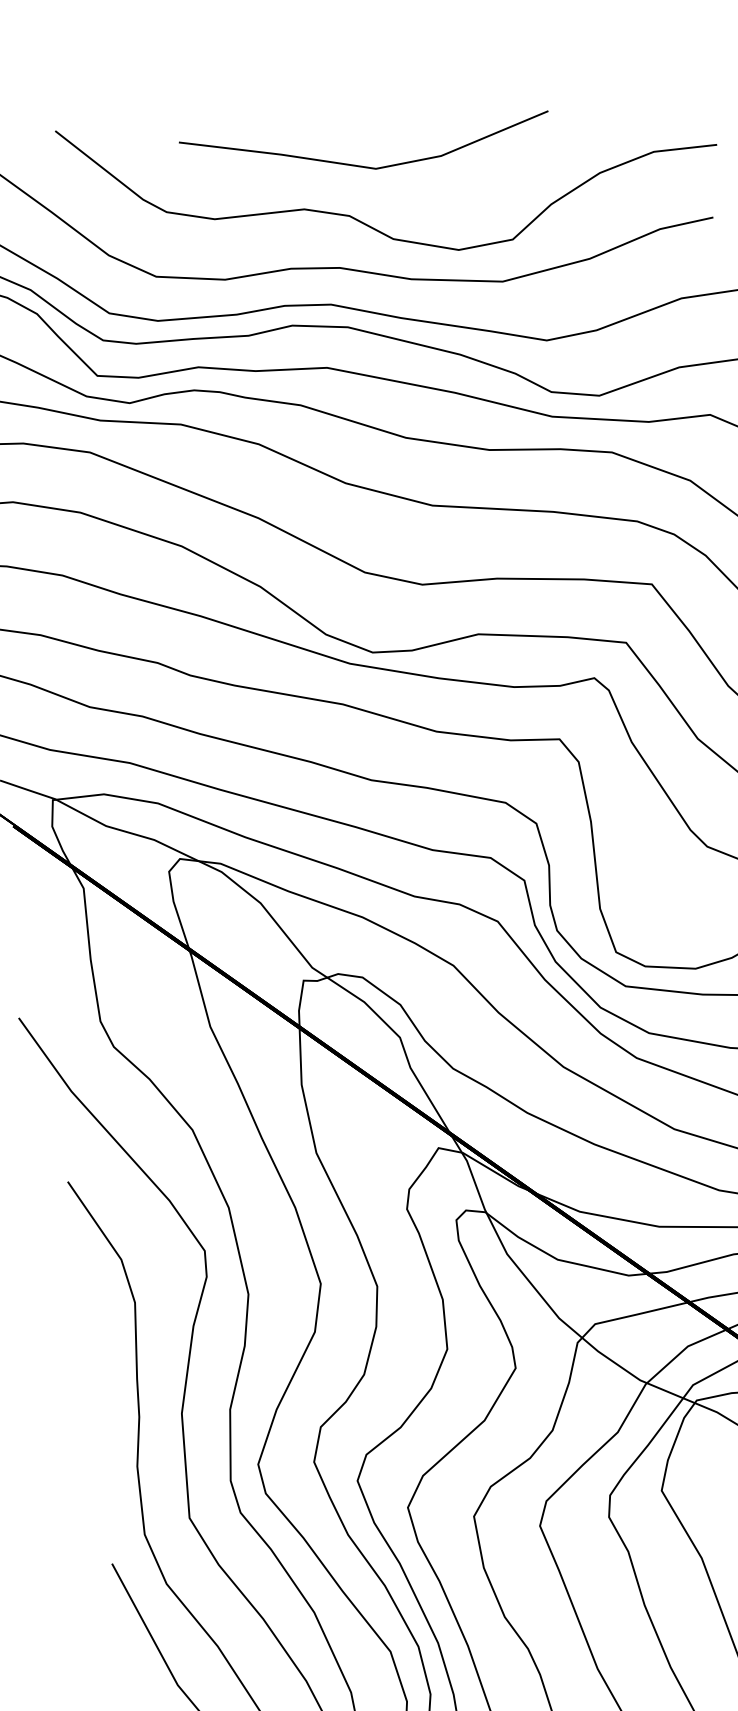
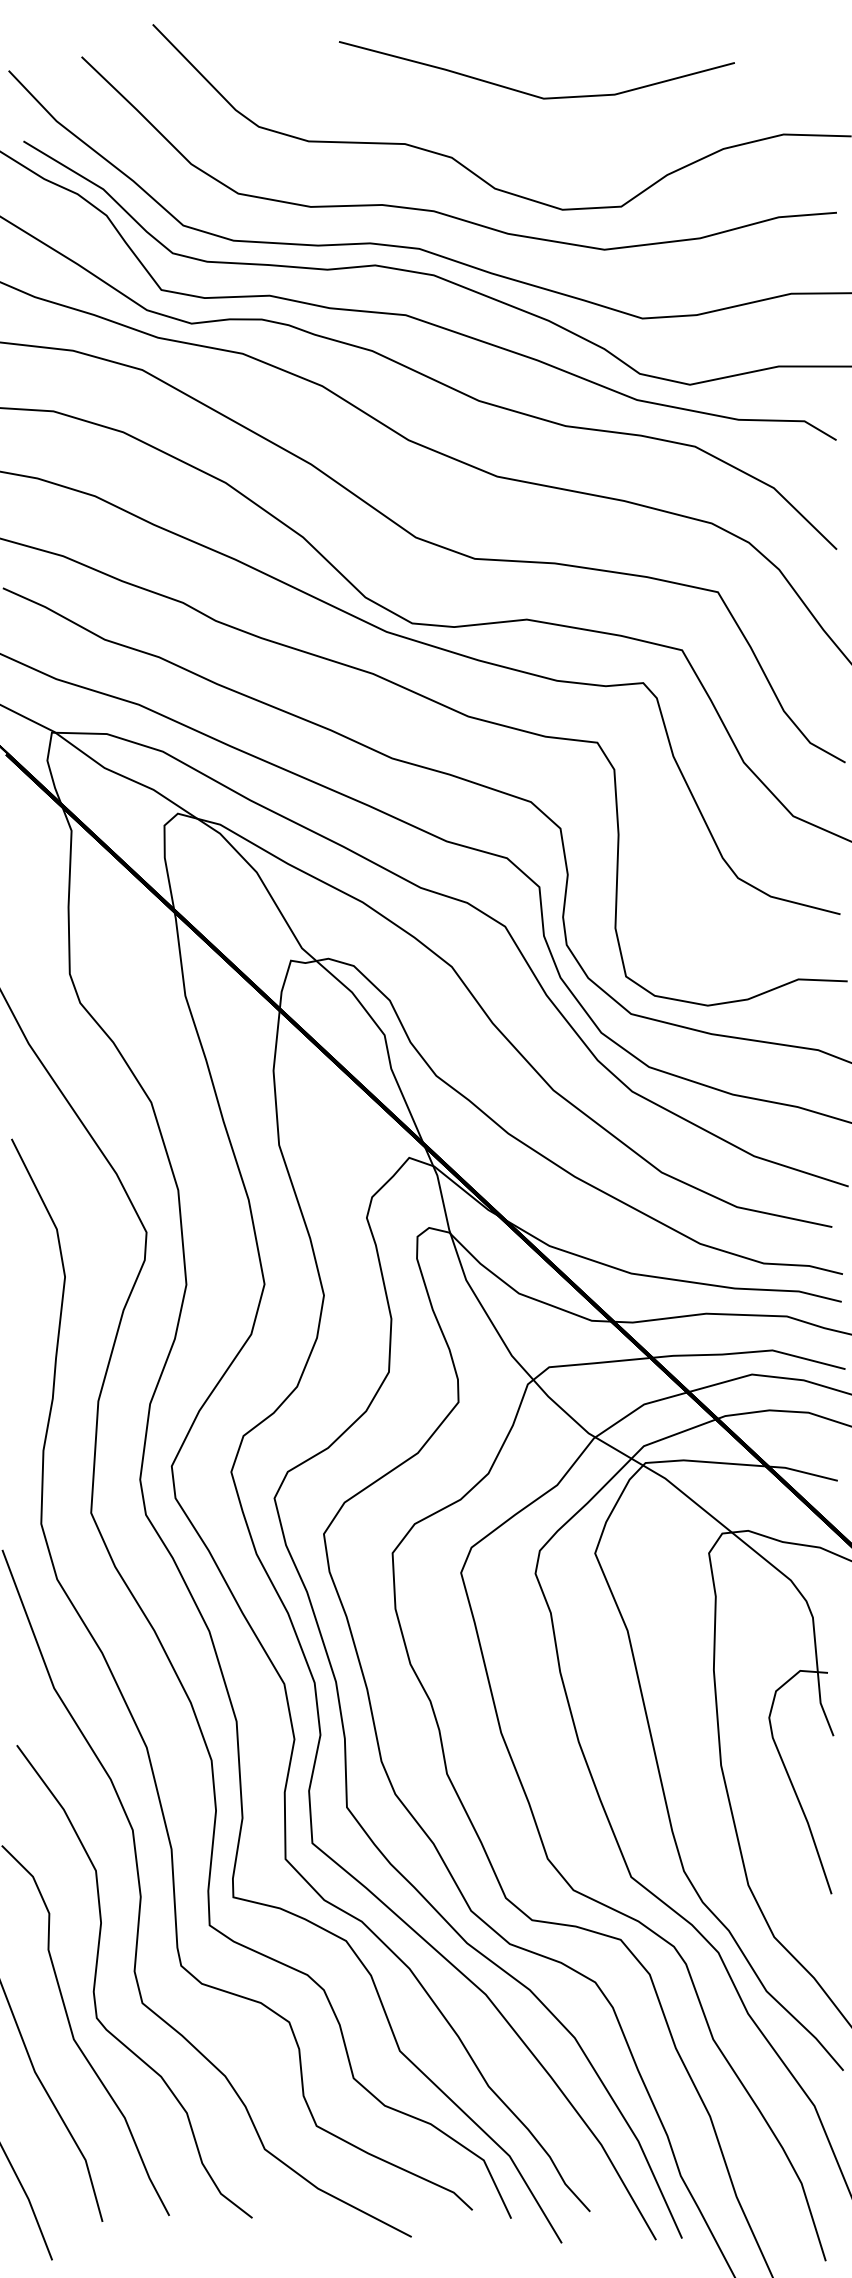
part: (362, 165) -> (530, 93), moved

